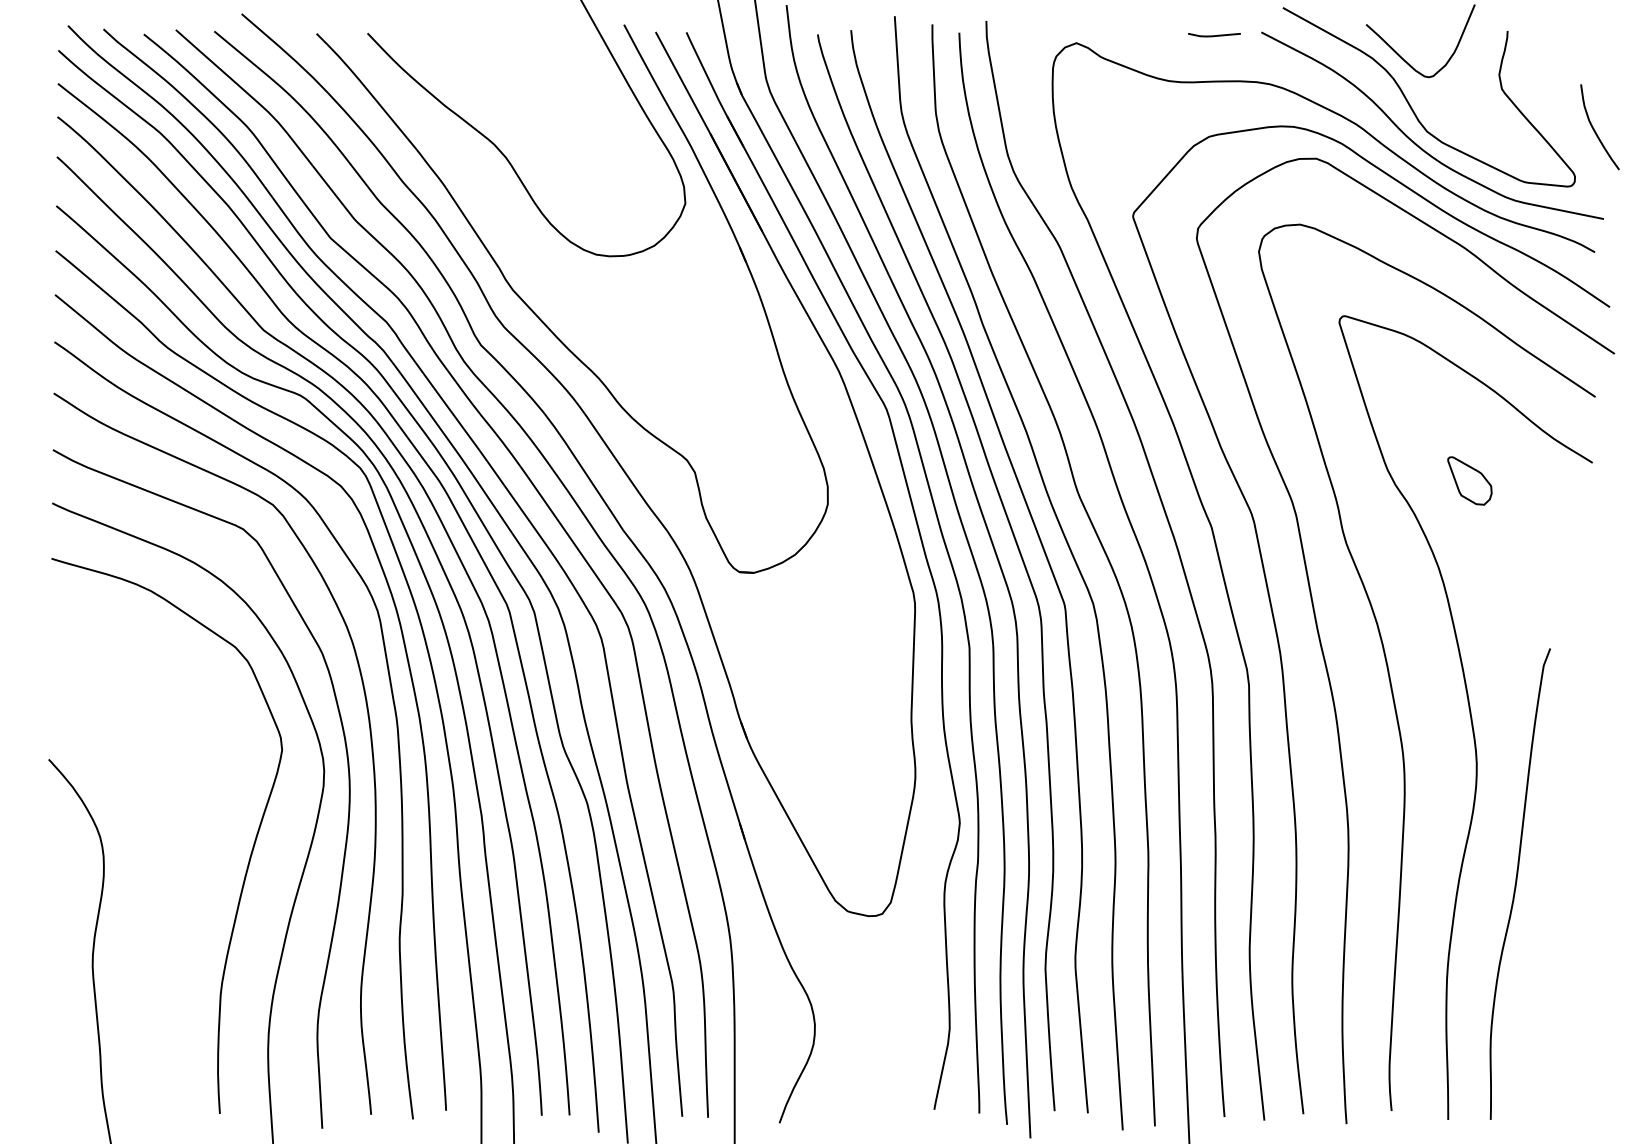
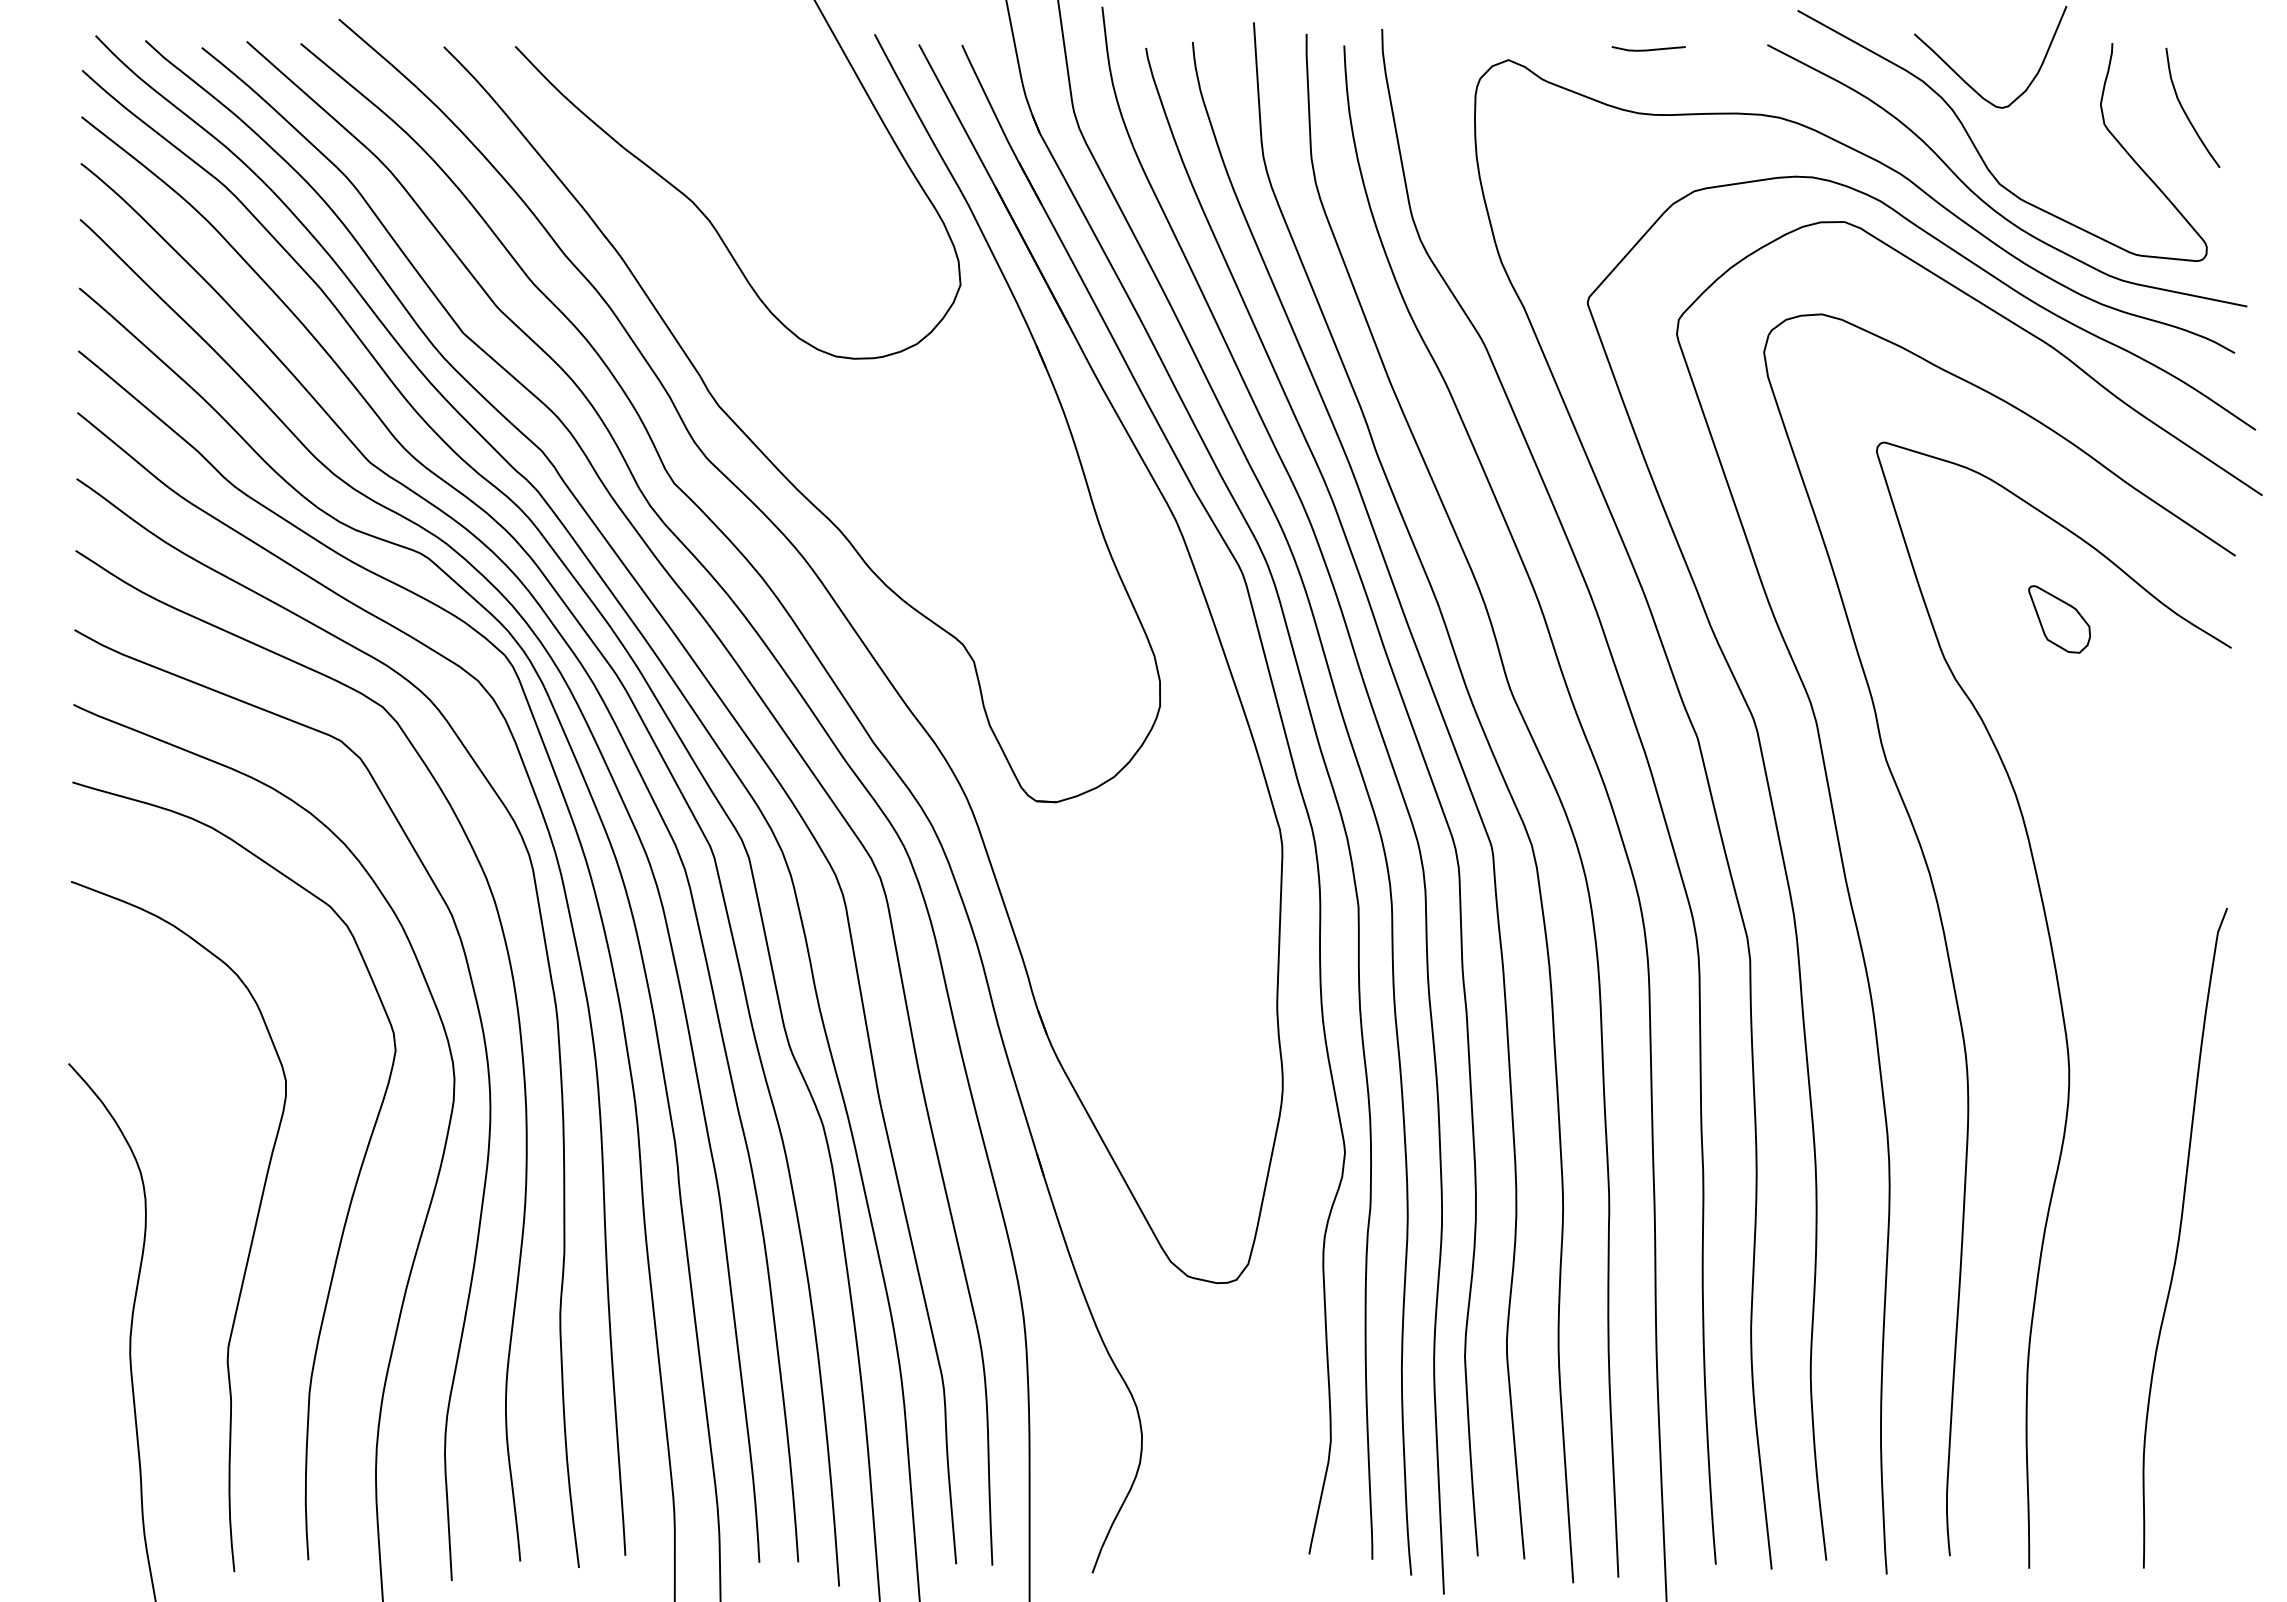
curve: (1214, 35) -> (1648, 49), moved
curve: (1594, 129) -> (2185, 111), moved
part: (1469, 480) -> (2059, 619), moved
curve: (1516, 882) -> (2180, 1236), moved
curve: (179, 884) -> (251, 1238), added

